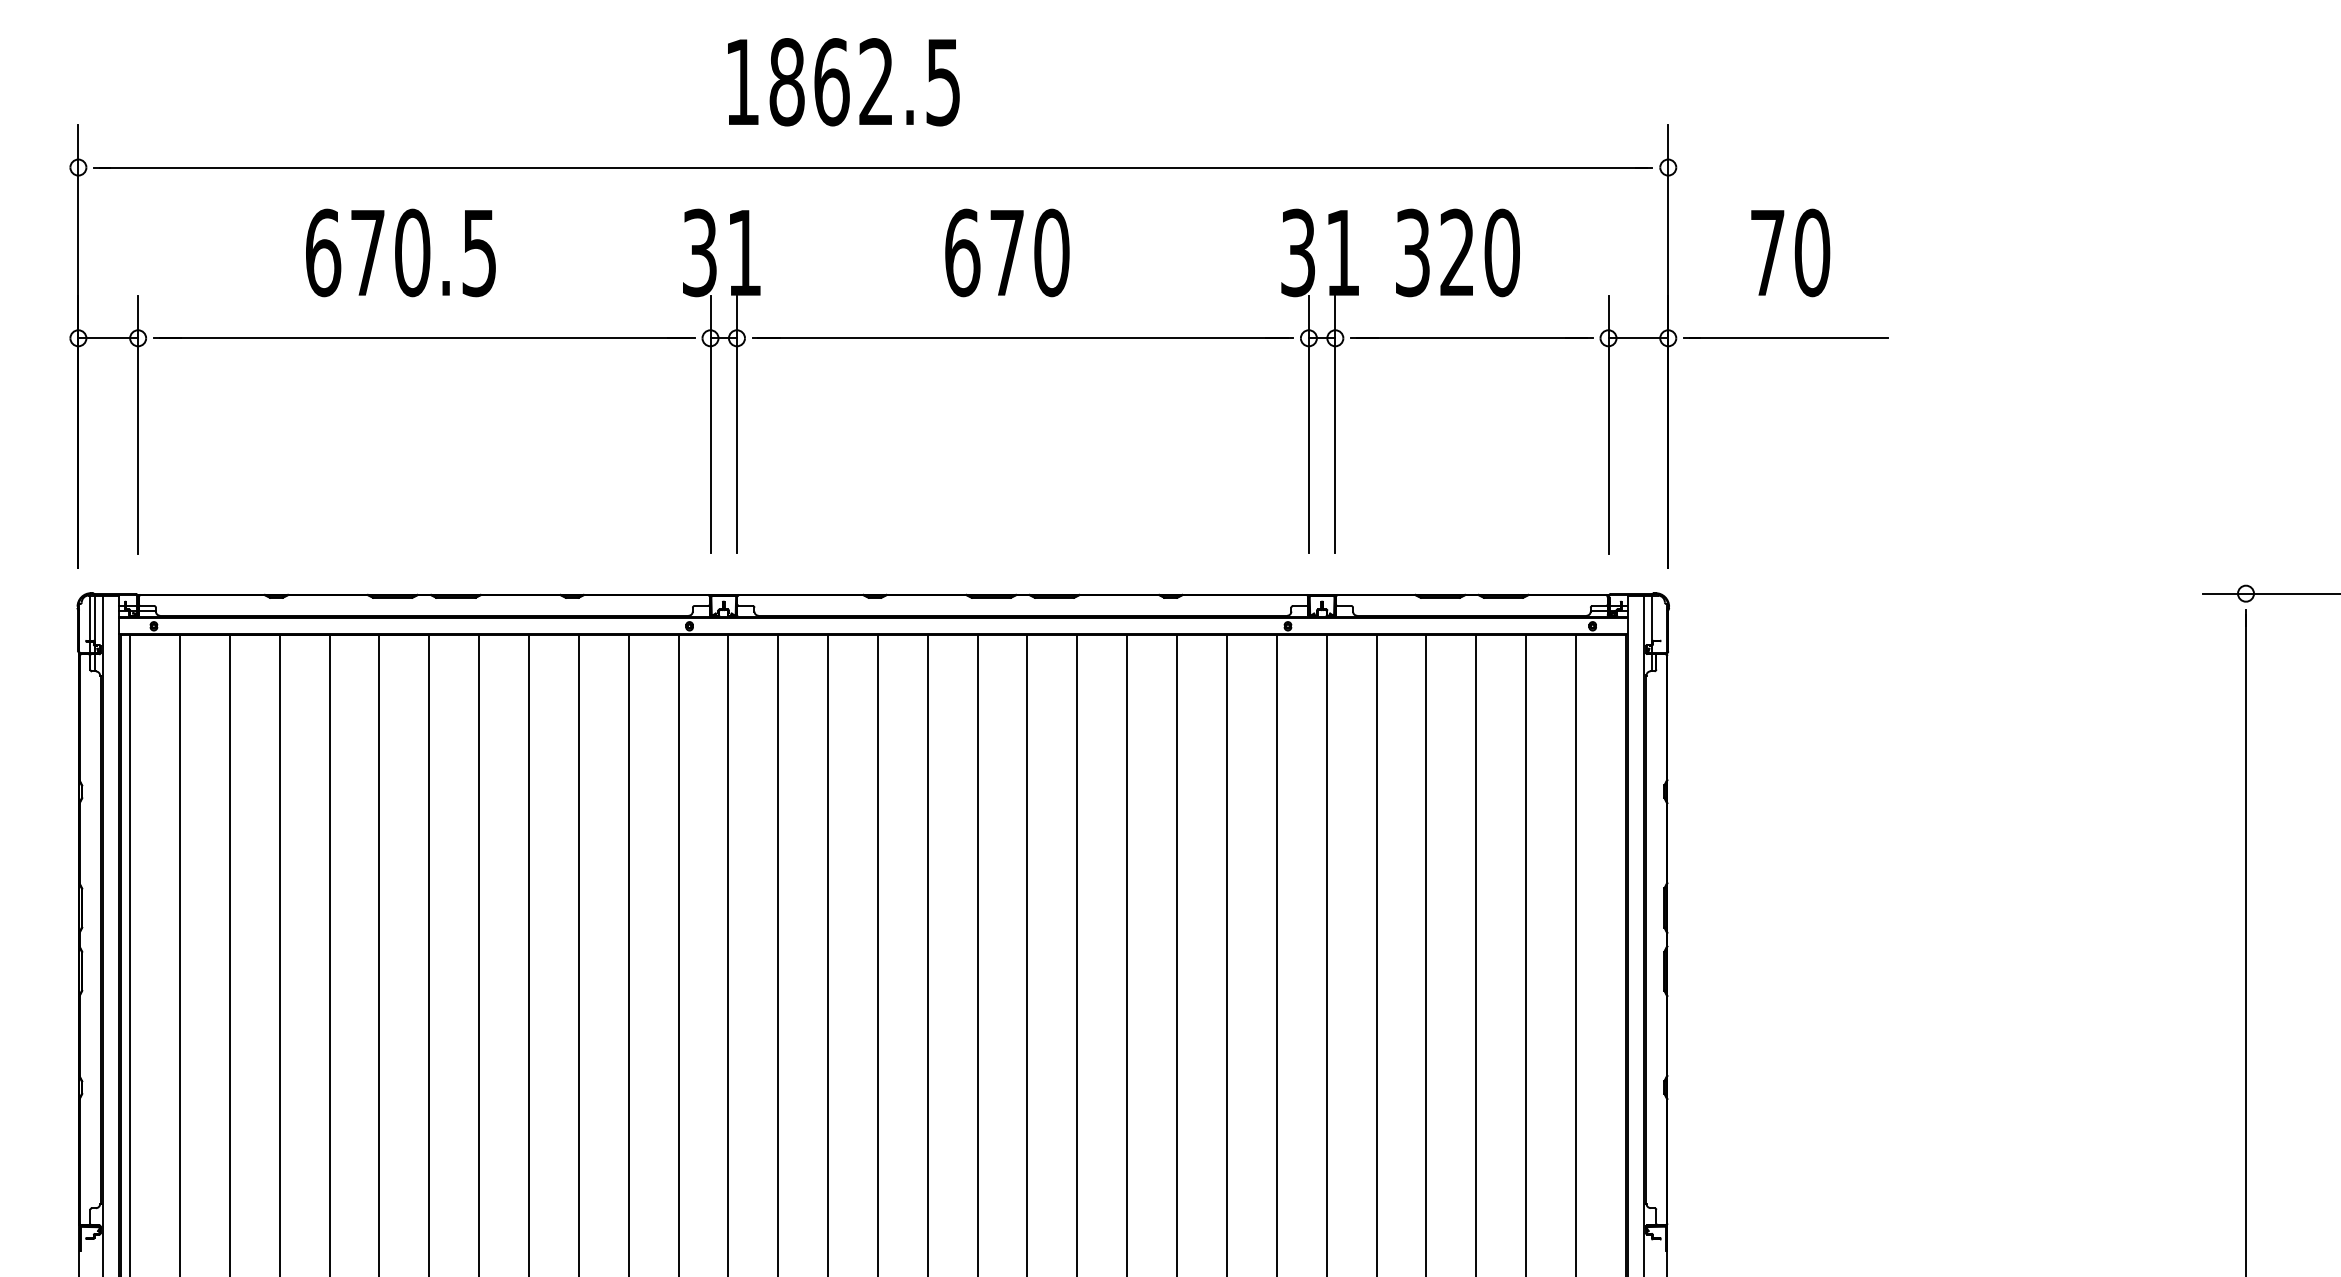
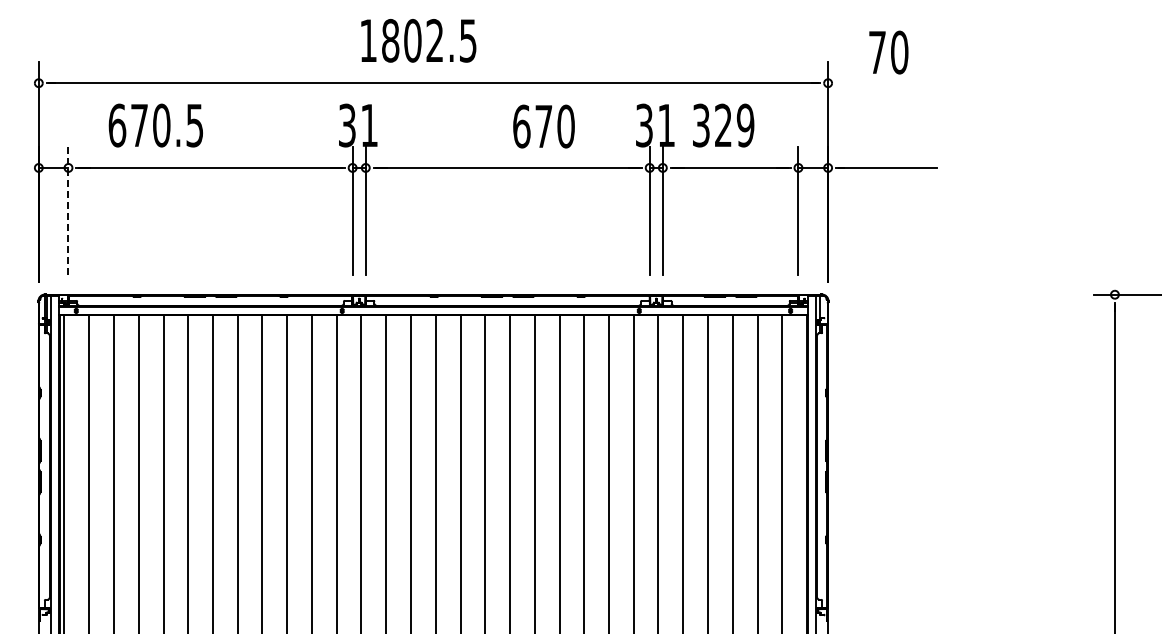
text: (831, 81) -> (412, 40), 1862.5 -> 1802.5
text: (400, 252) -> (155, 125), moved
text: (1006, 252) -> (543, 126), moved
text: (1501, 252) -> (745, 125), 320 -> 329
text: (1789, 252) -> (888, 52), moved
line: (138, 423) -> (68, 210), solid -> dashed

